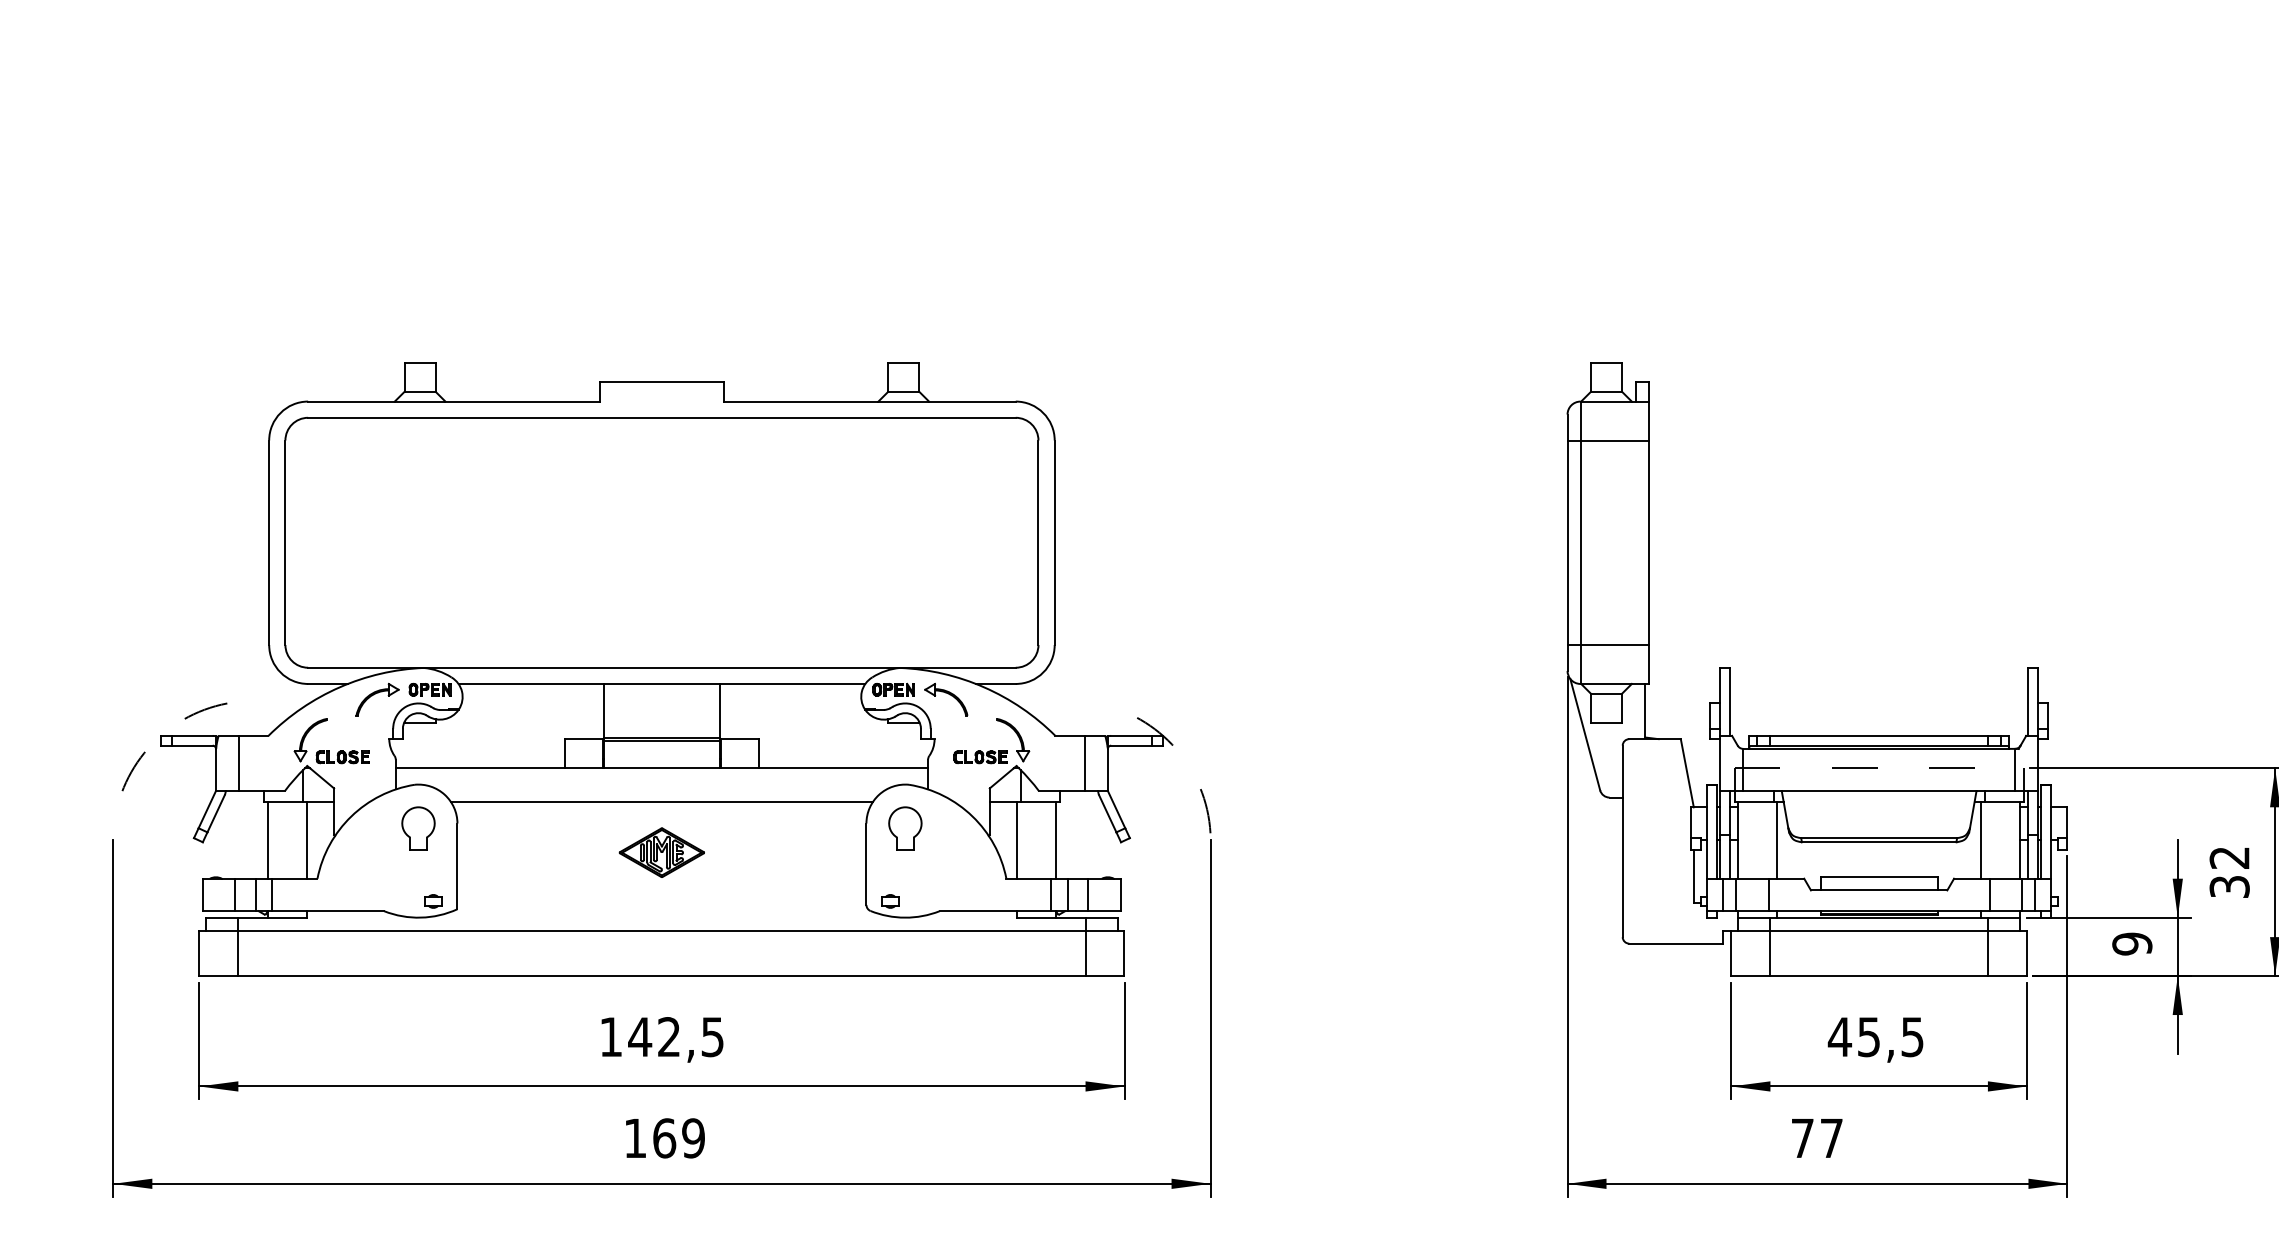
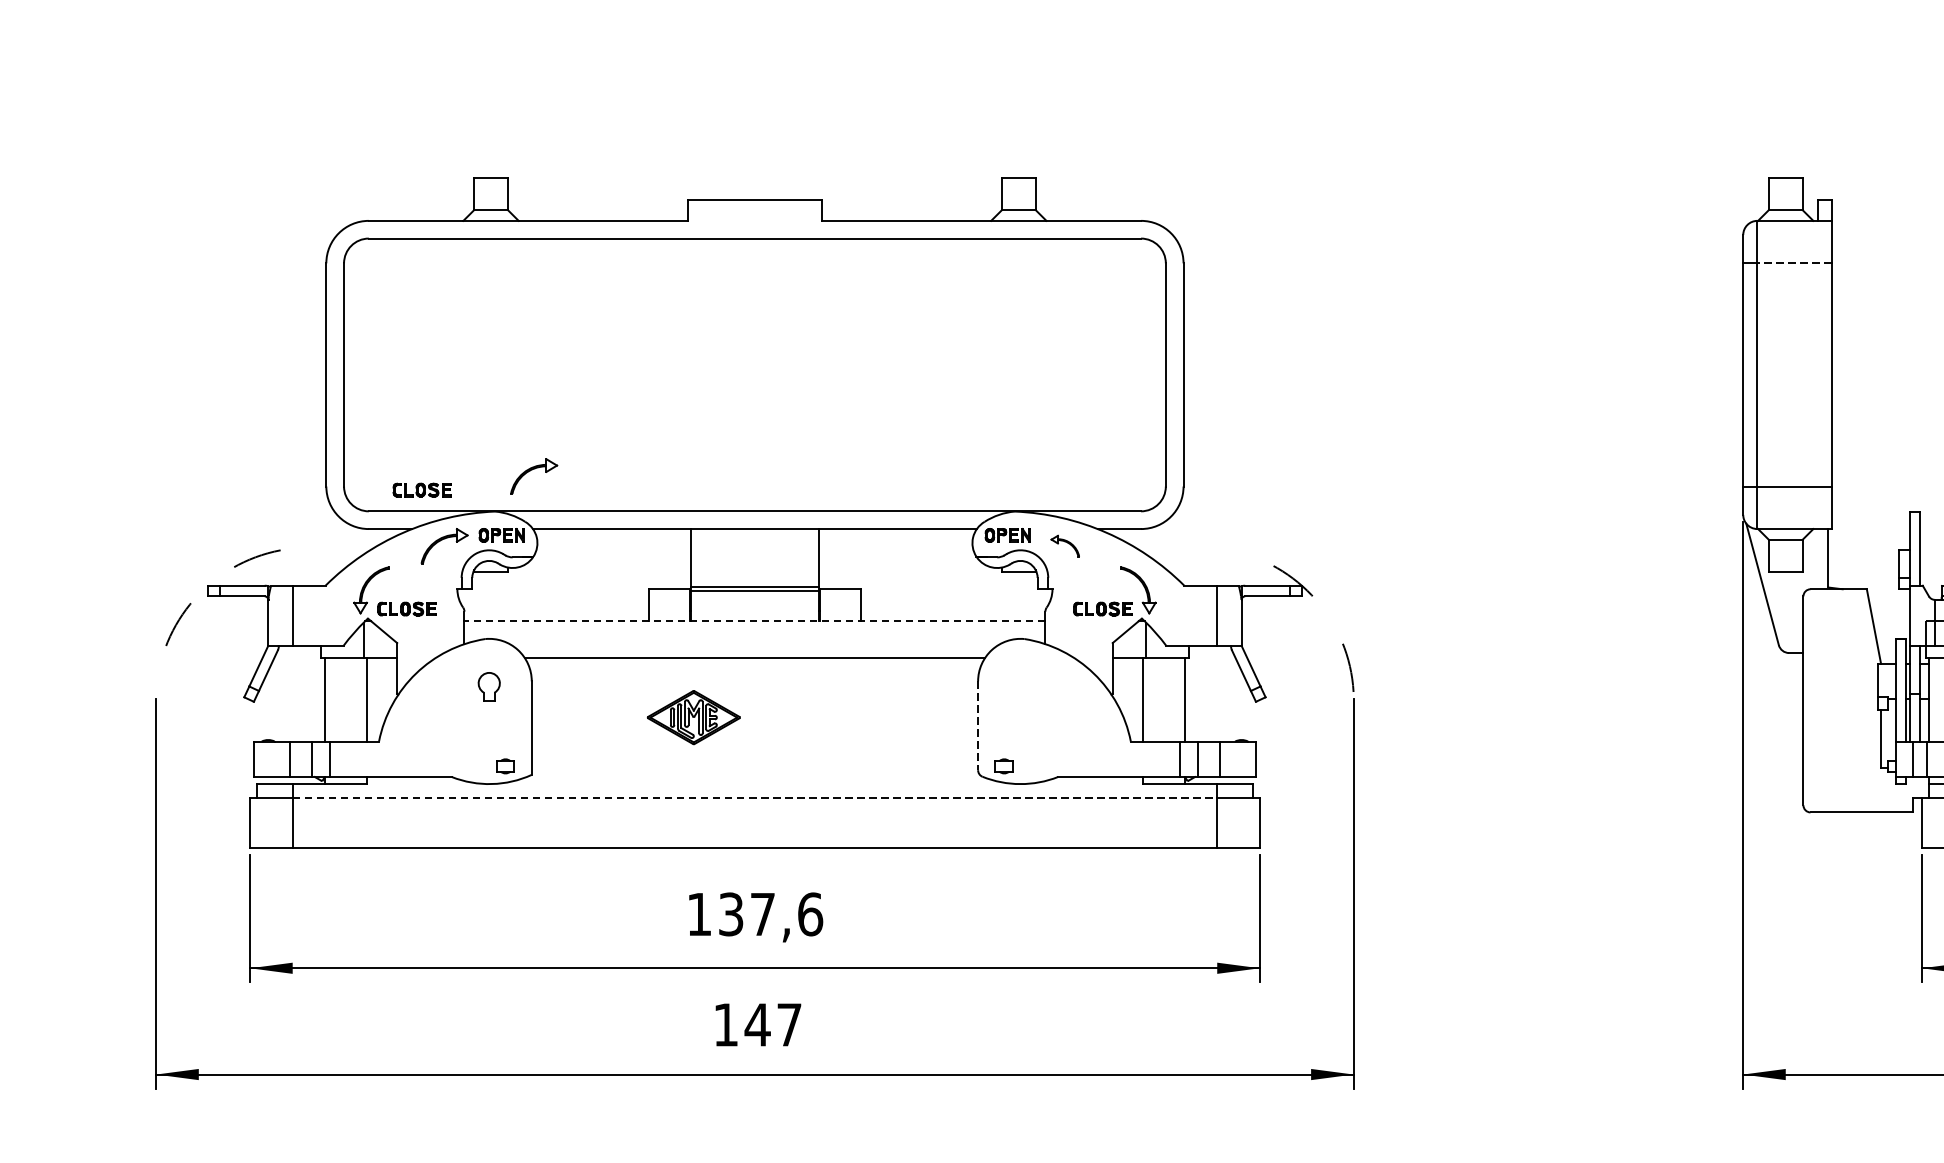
line: (1614, 440) -> (1794, 263), solid -> dashed
part: (459, 635) -> (534, 476), added
part: (356, 648) -> (421, 490), added
part: (946, 699) -> (1065, 546), size x0.6
line: (661, 768) -> (754, 621), solid -> dashed
part: (418, 828) -> (489, 686), size x0.6
part: (905, 828) -> (1020, 686), removed
part: (661, 852) -> (693, 717), moved
line: (866, 864) -> (978, 726), solid -> dashed
line: (661, 930) -> (754, 798), solid -> dashed
text: (676, 1037) -> (770, 914), 142,5 -> 137,6
text: (678, 1138) -> (773, 1025), 169 -> 147

